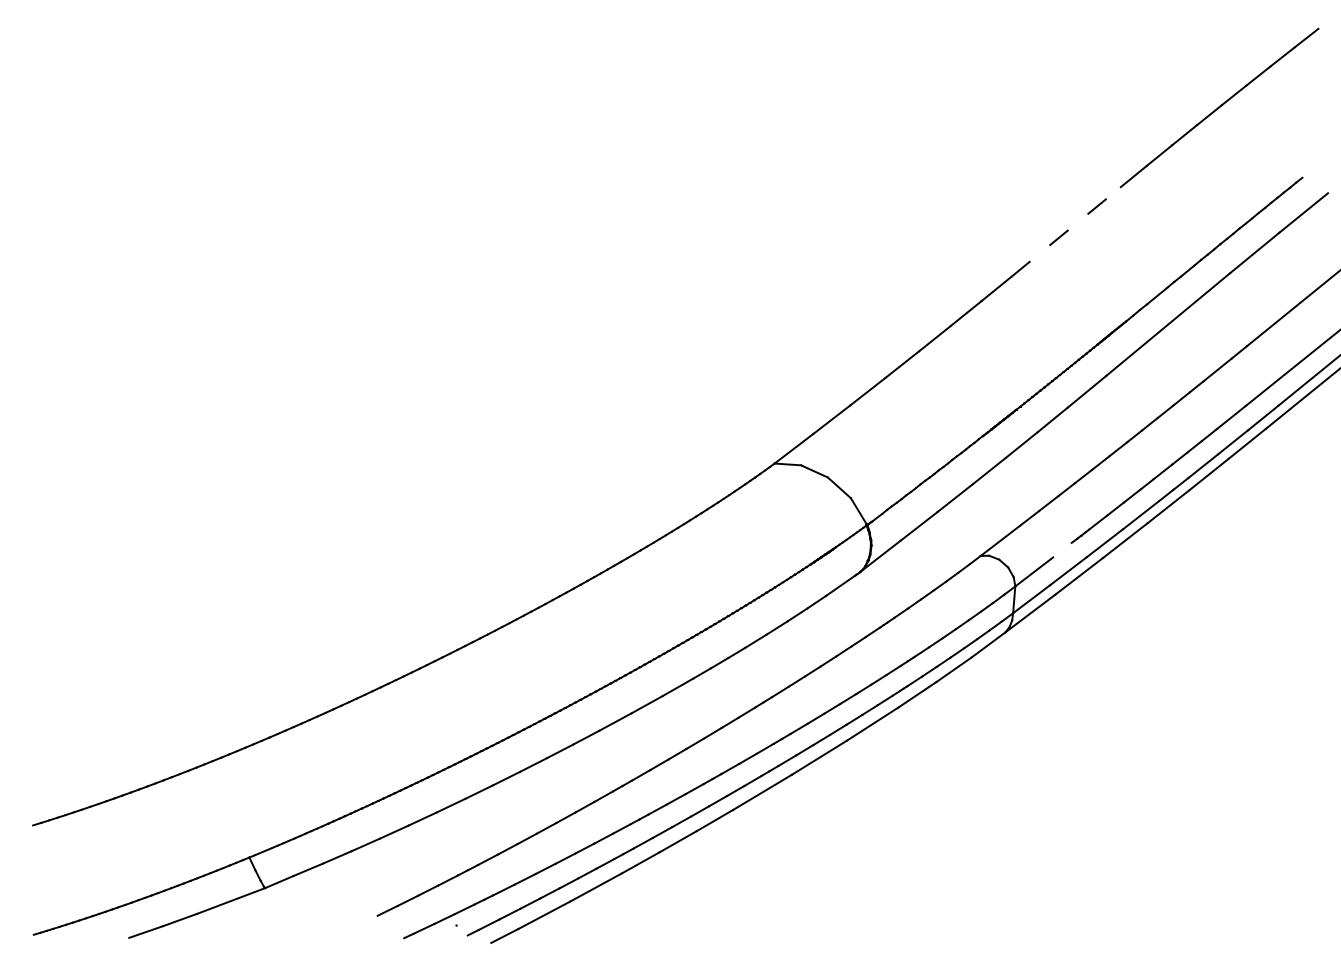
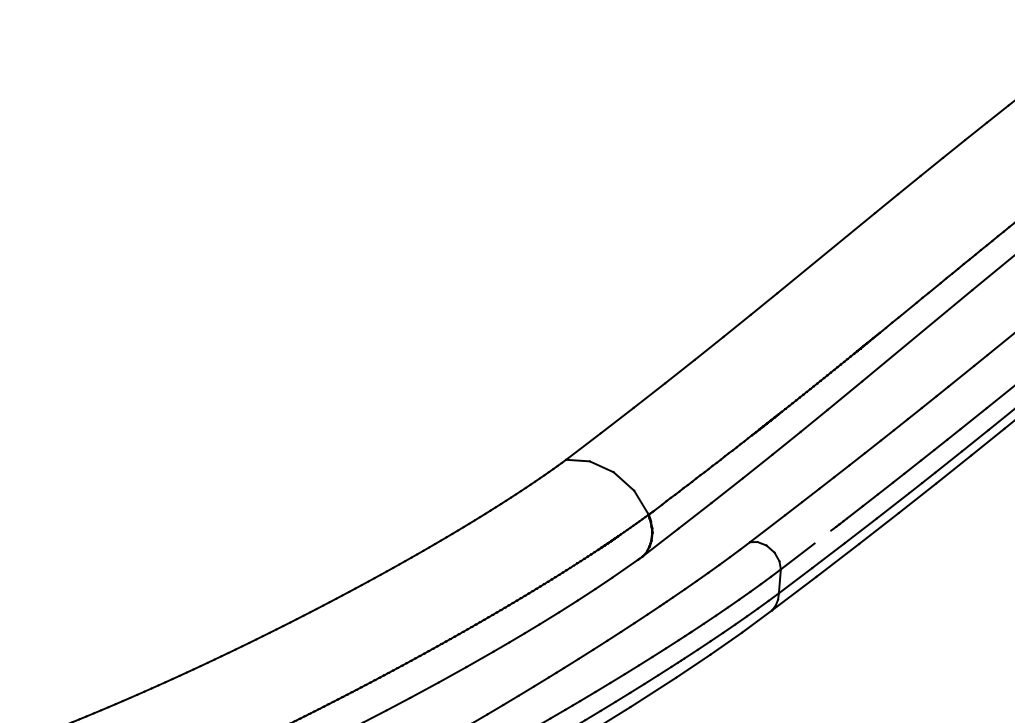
line: (1066, 232) -> (826, 253), dashed -> solid

